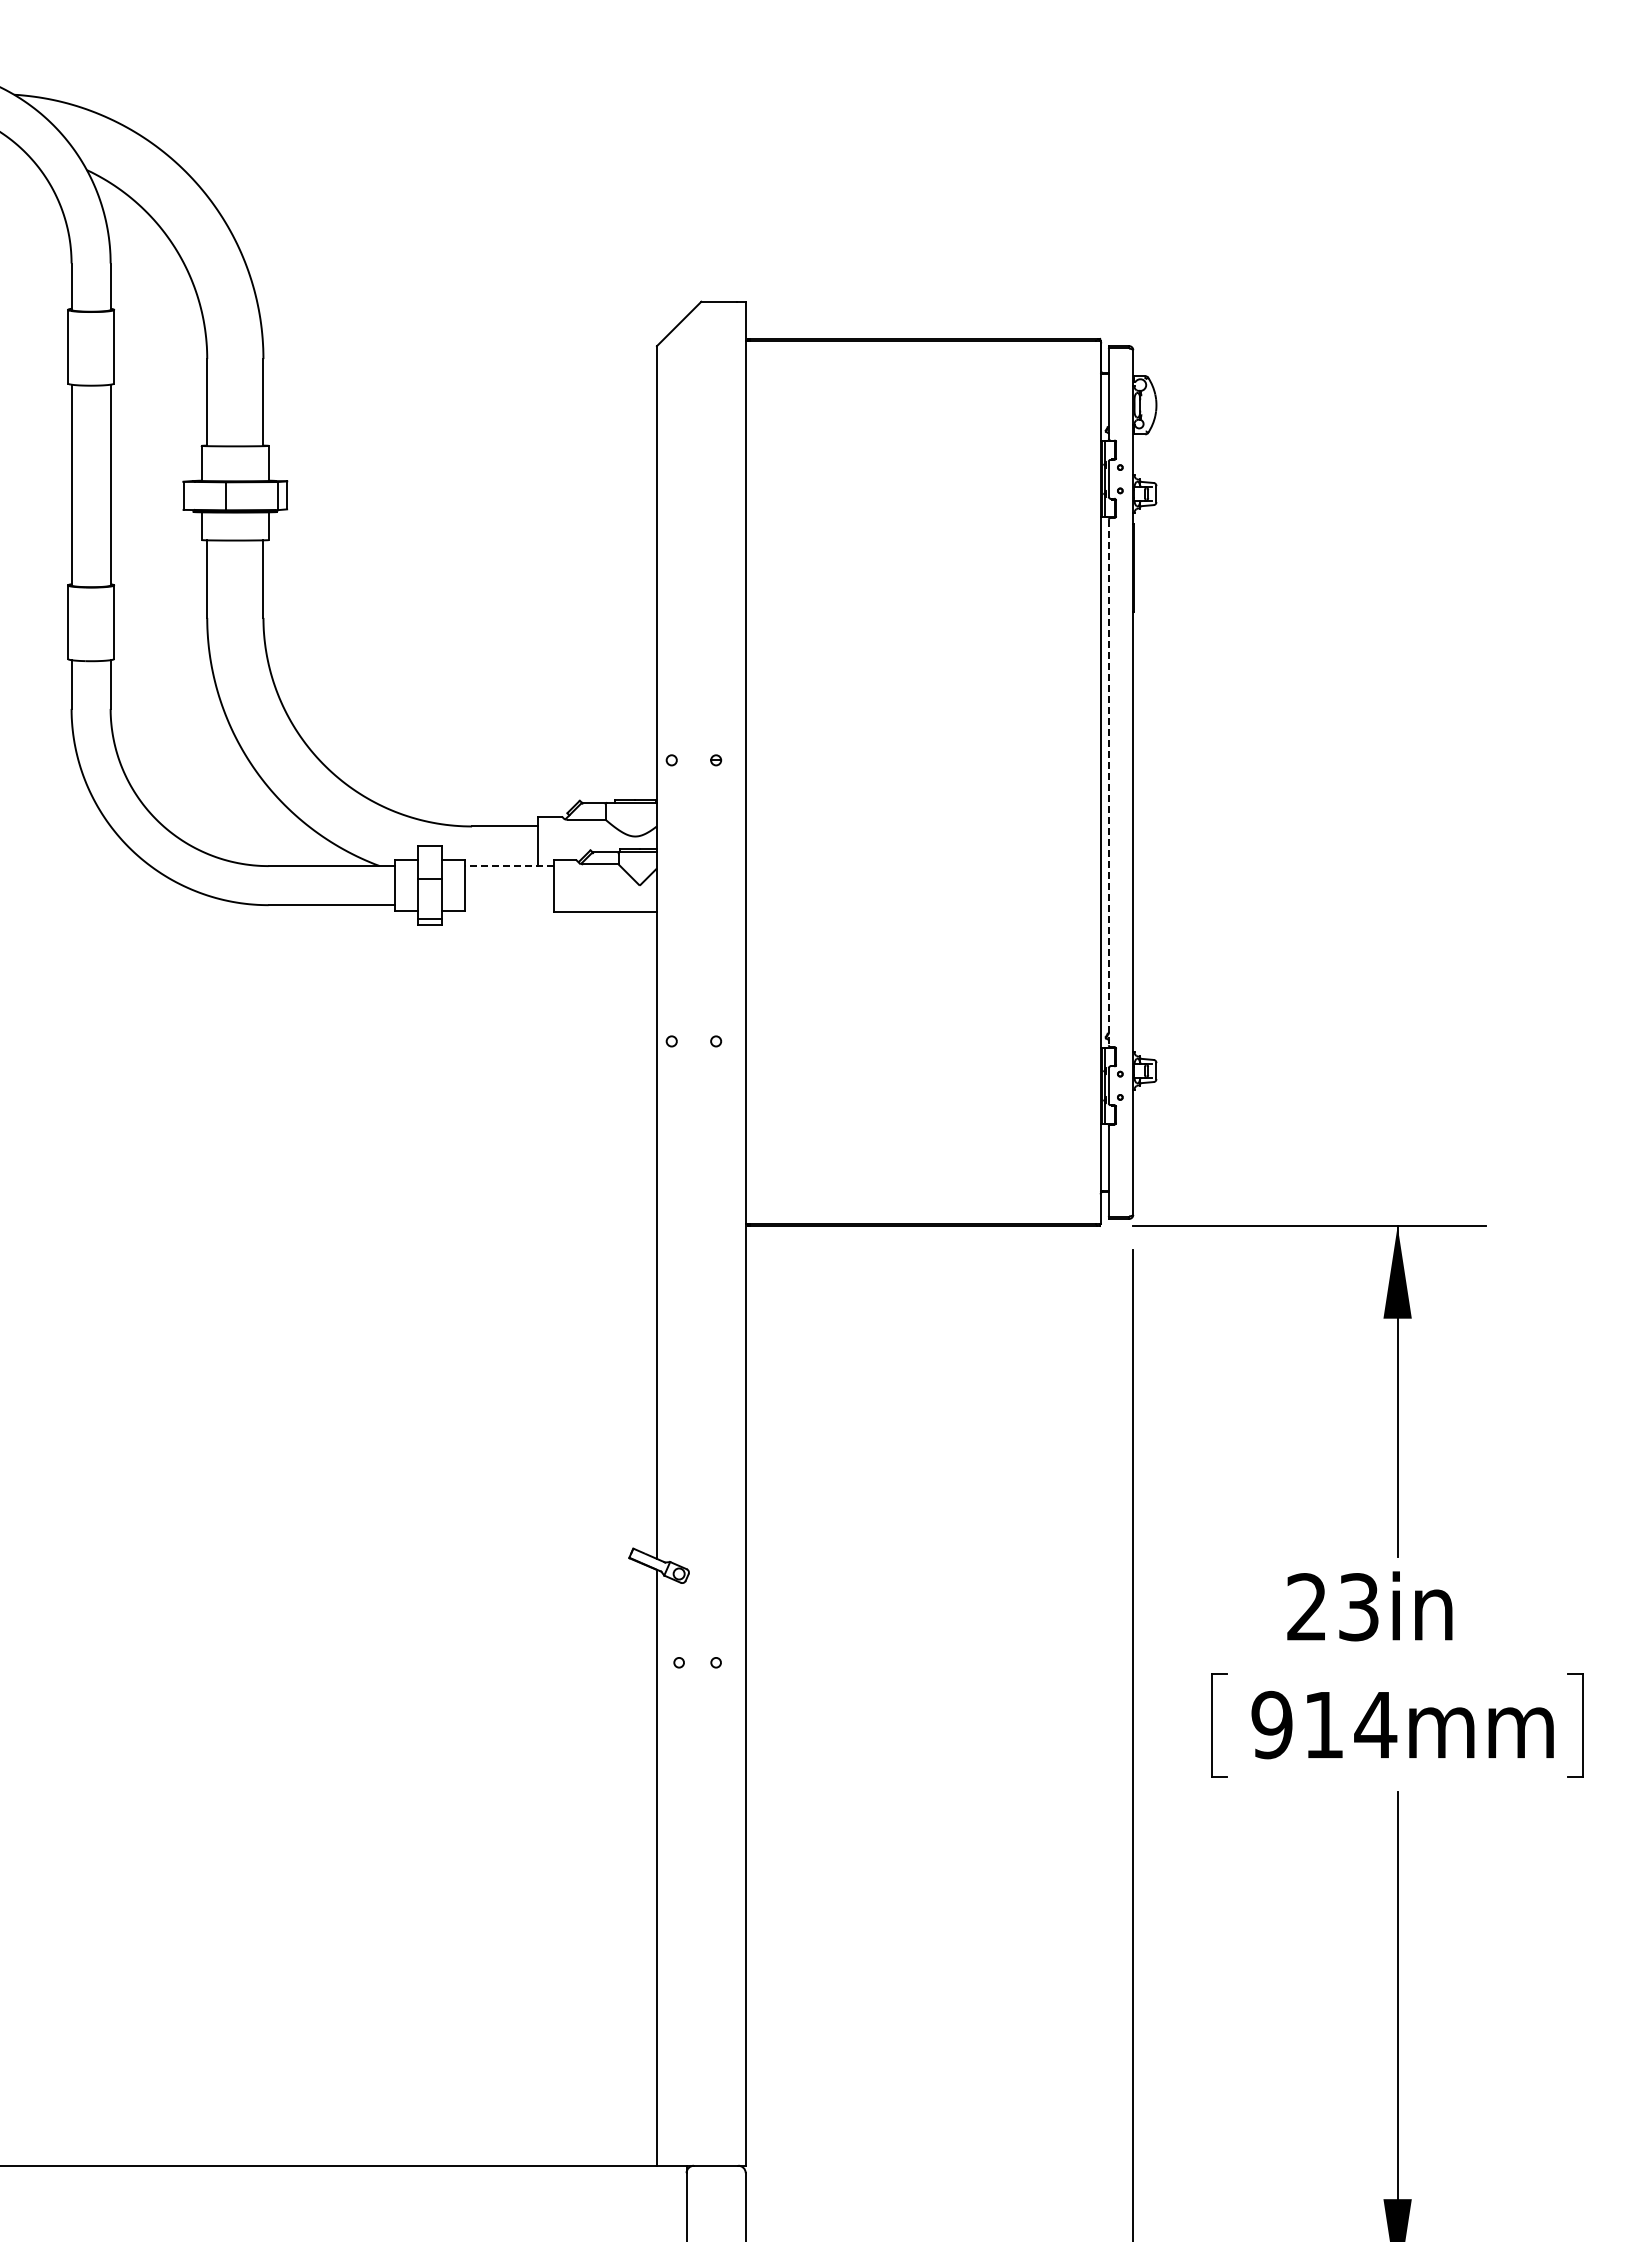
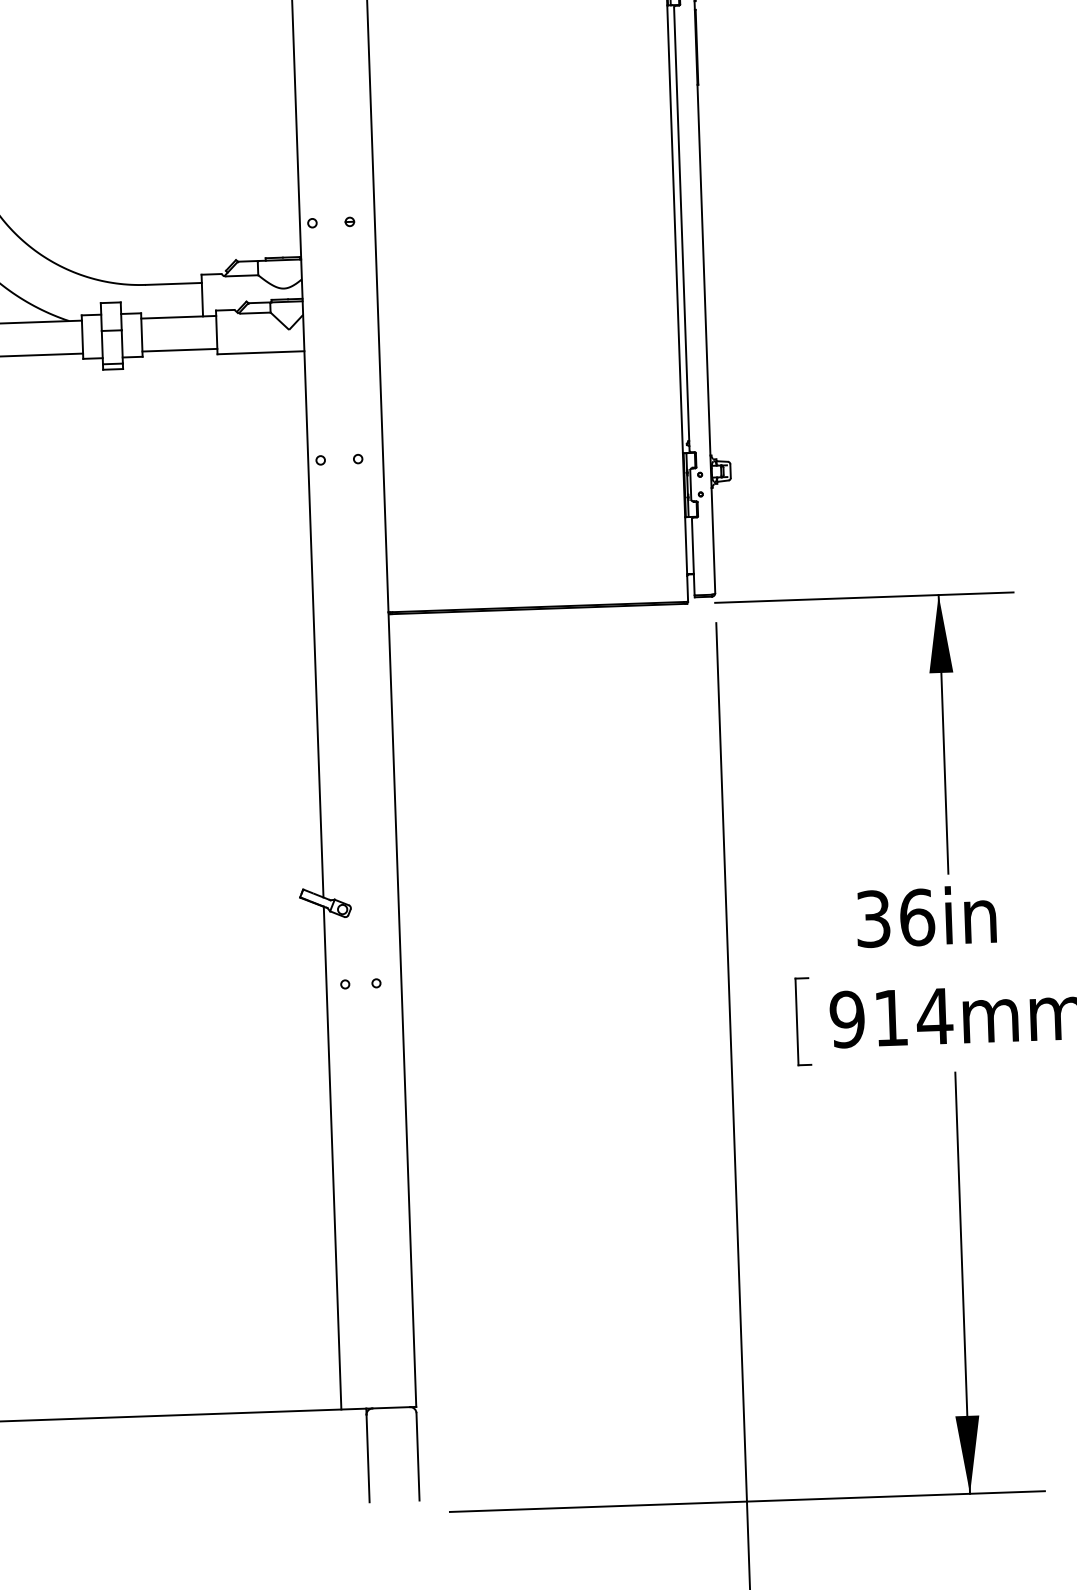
line: (1108, 782) -> (681, 229), dashed -> solid
line: (509, 866) -> (178, 317), dashed -> solid
line: (509, 905) -> (179, 350), added
text: (1333, 1607) -> (895, 918), 23in -> 36in

